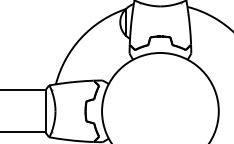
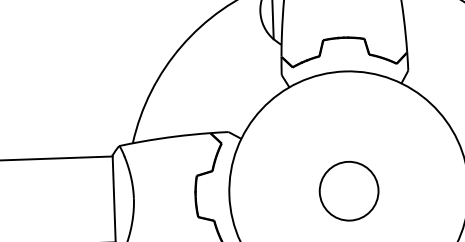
circle: (160, 111) -> (349, 191), added

